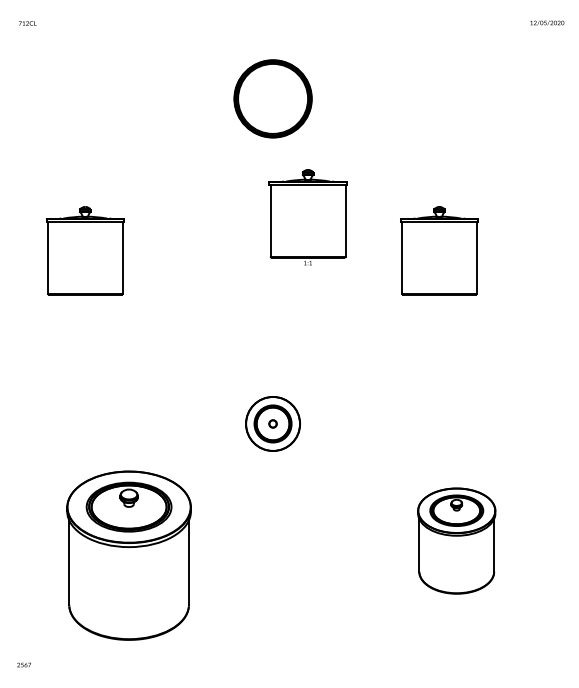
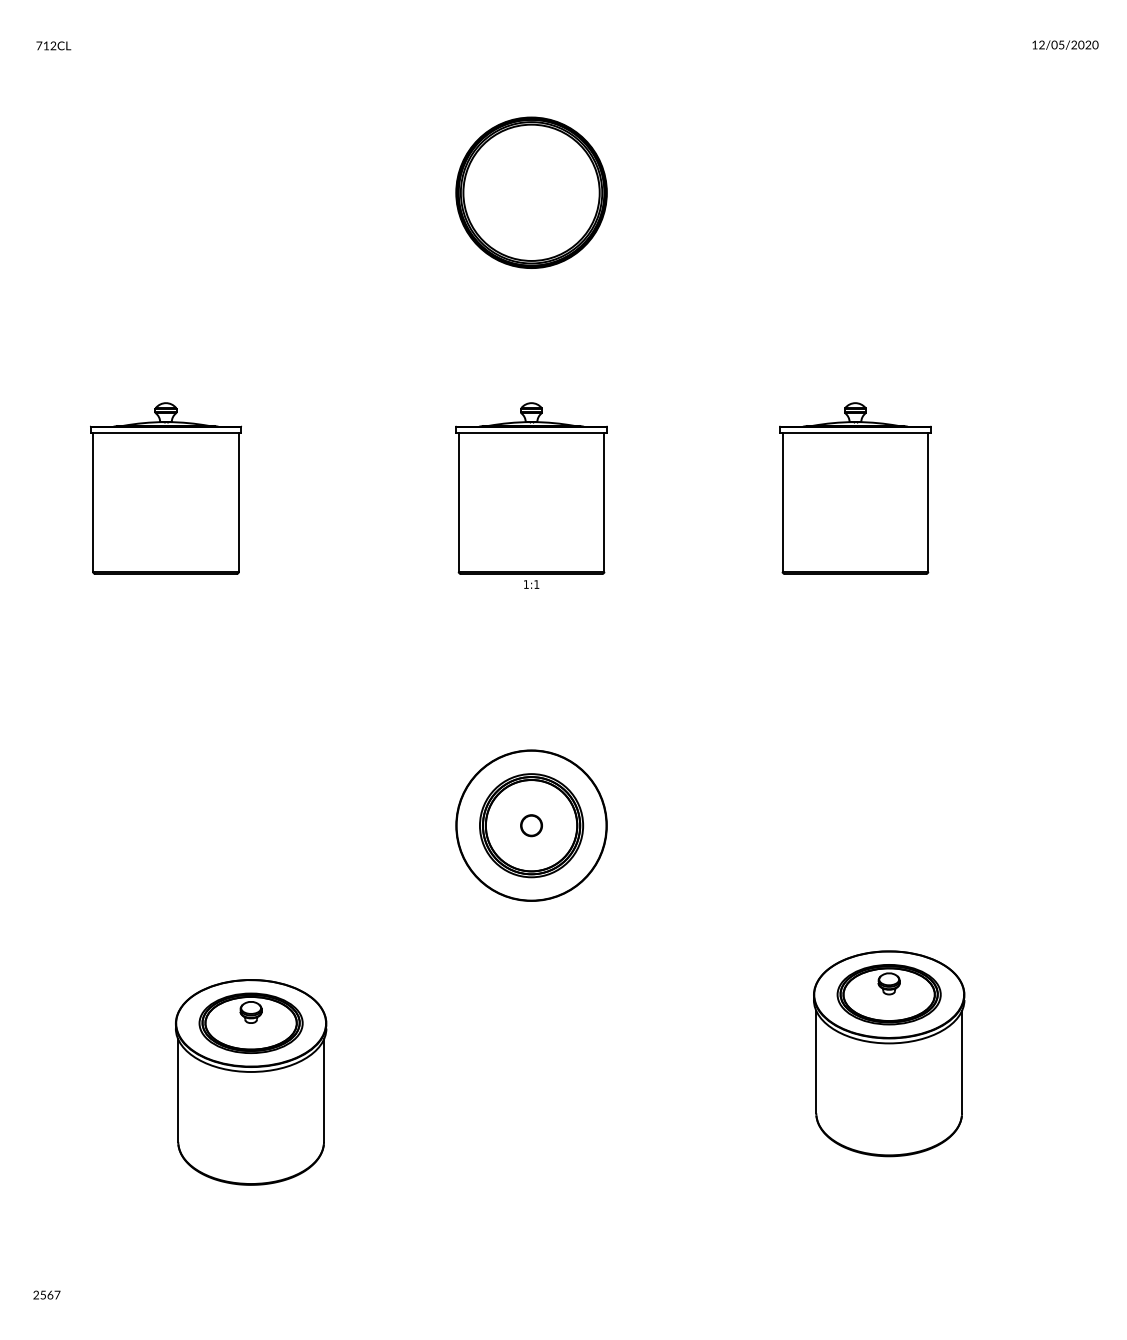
part: (307, 217) -> (530, 495), moved
part: (272, 423) -> (530, 824), size x1.43
part: (128, 555) -> (250, 1081), size x0.62

